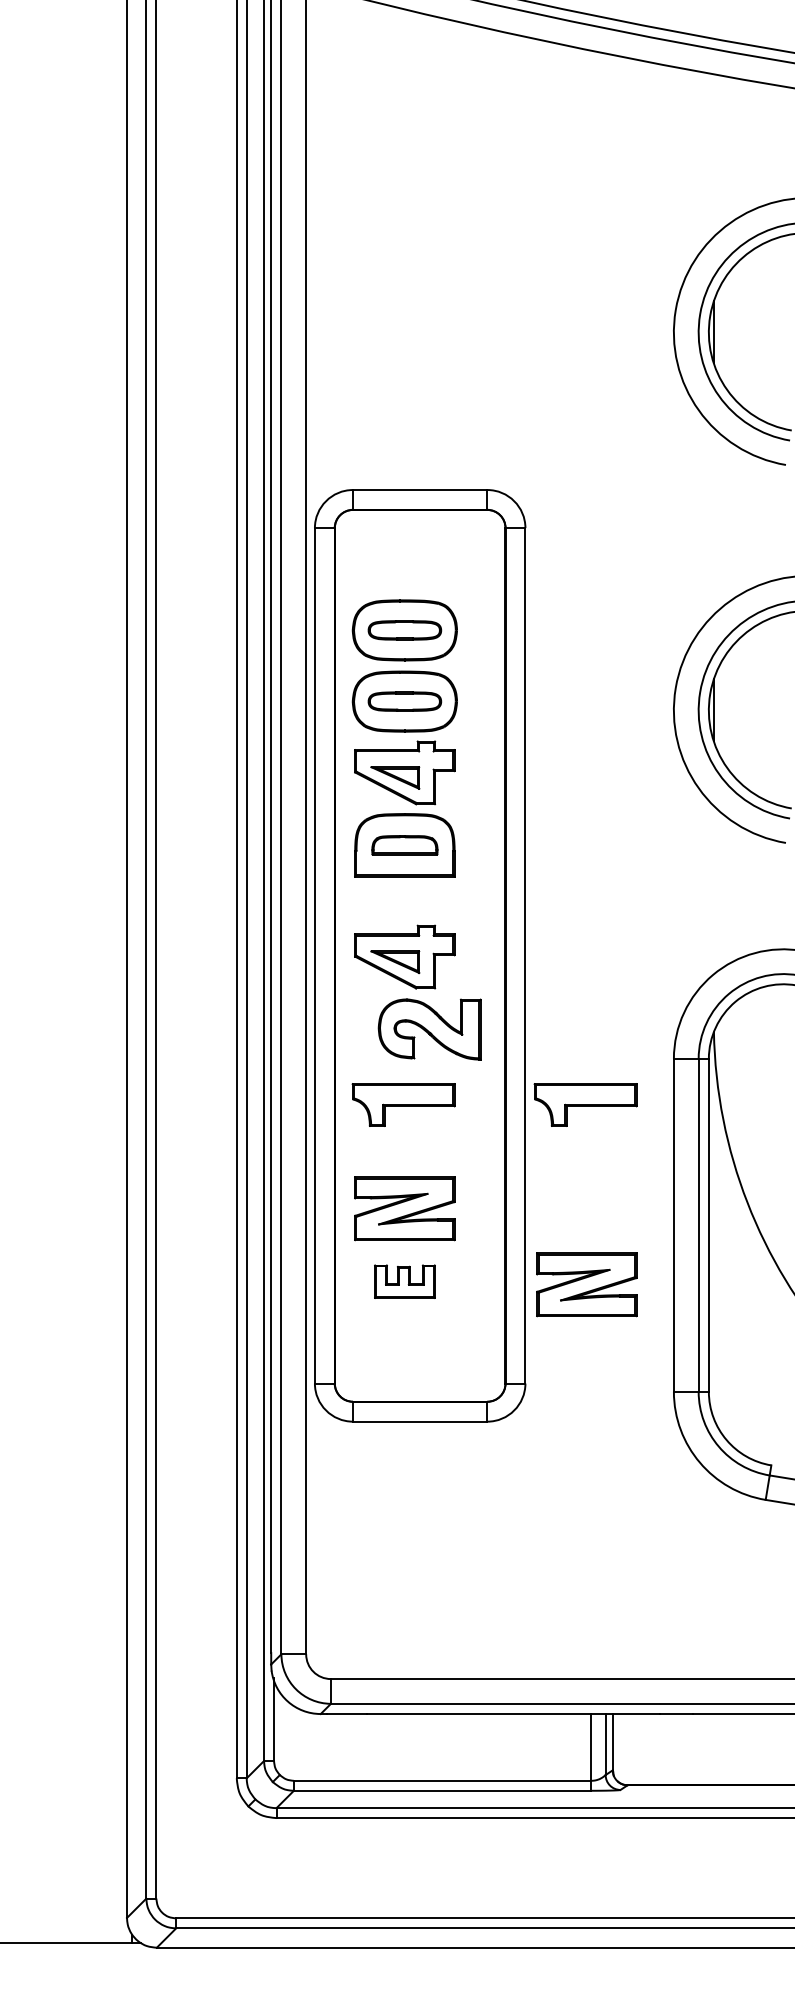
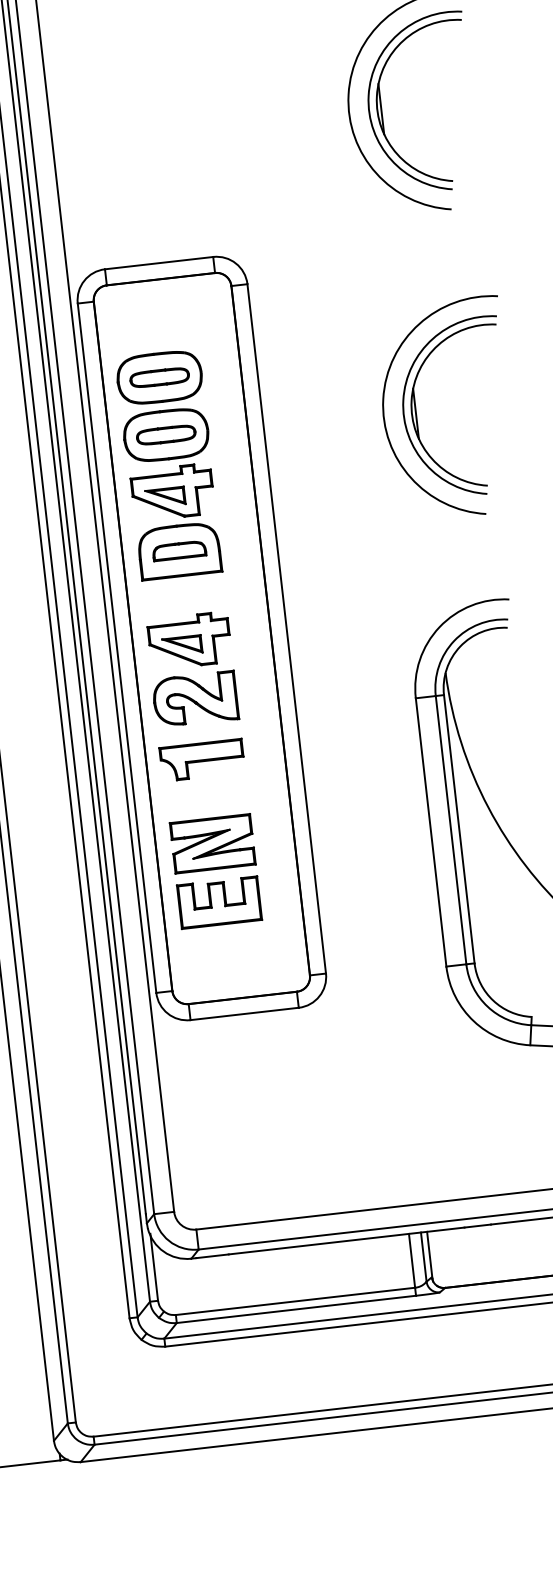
part: (429, 1029) -> (195, 699), moved
part: (585, 1104) -> (348, 743), removed
part: (404, 1281) -> (219, 902), size x1.67
part: (586, 1284) -> (366, 888), removed

